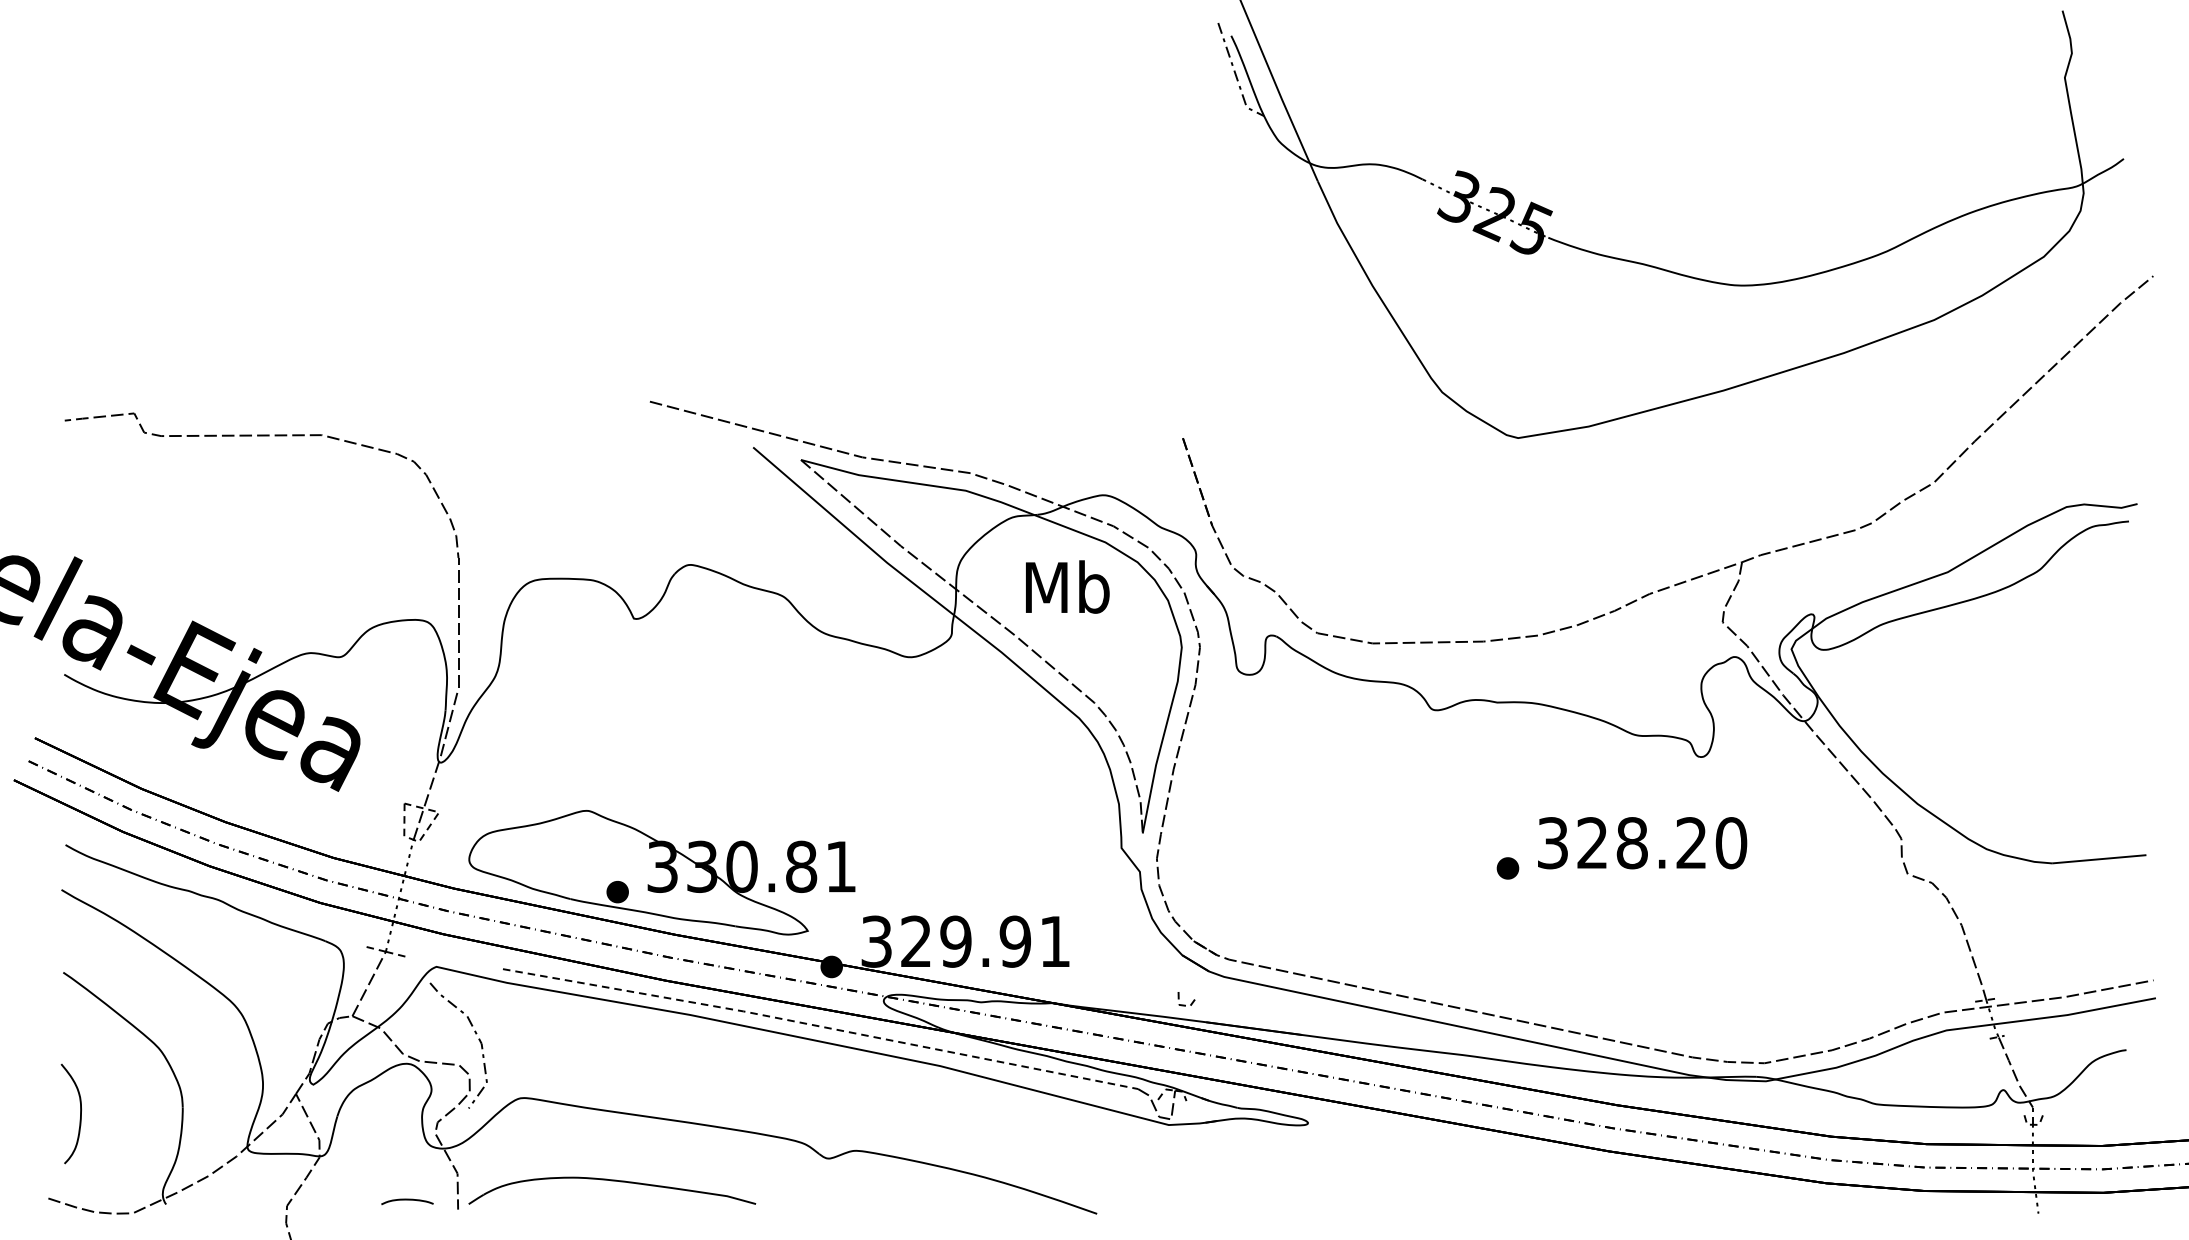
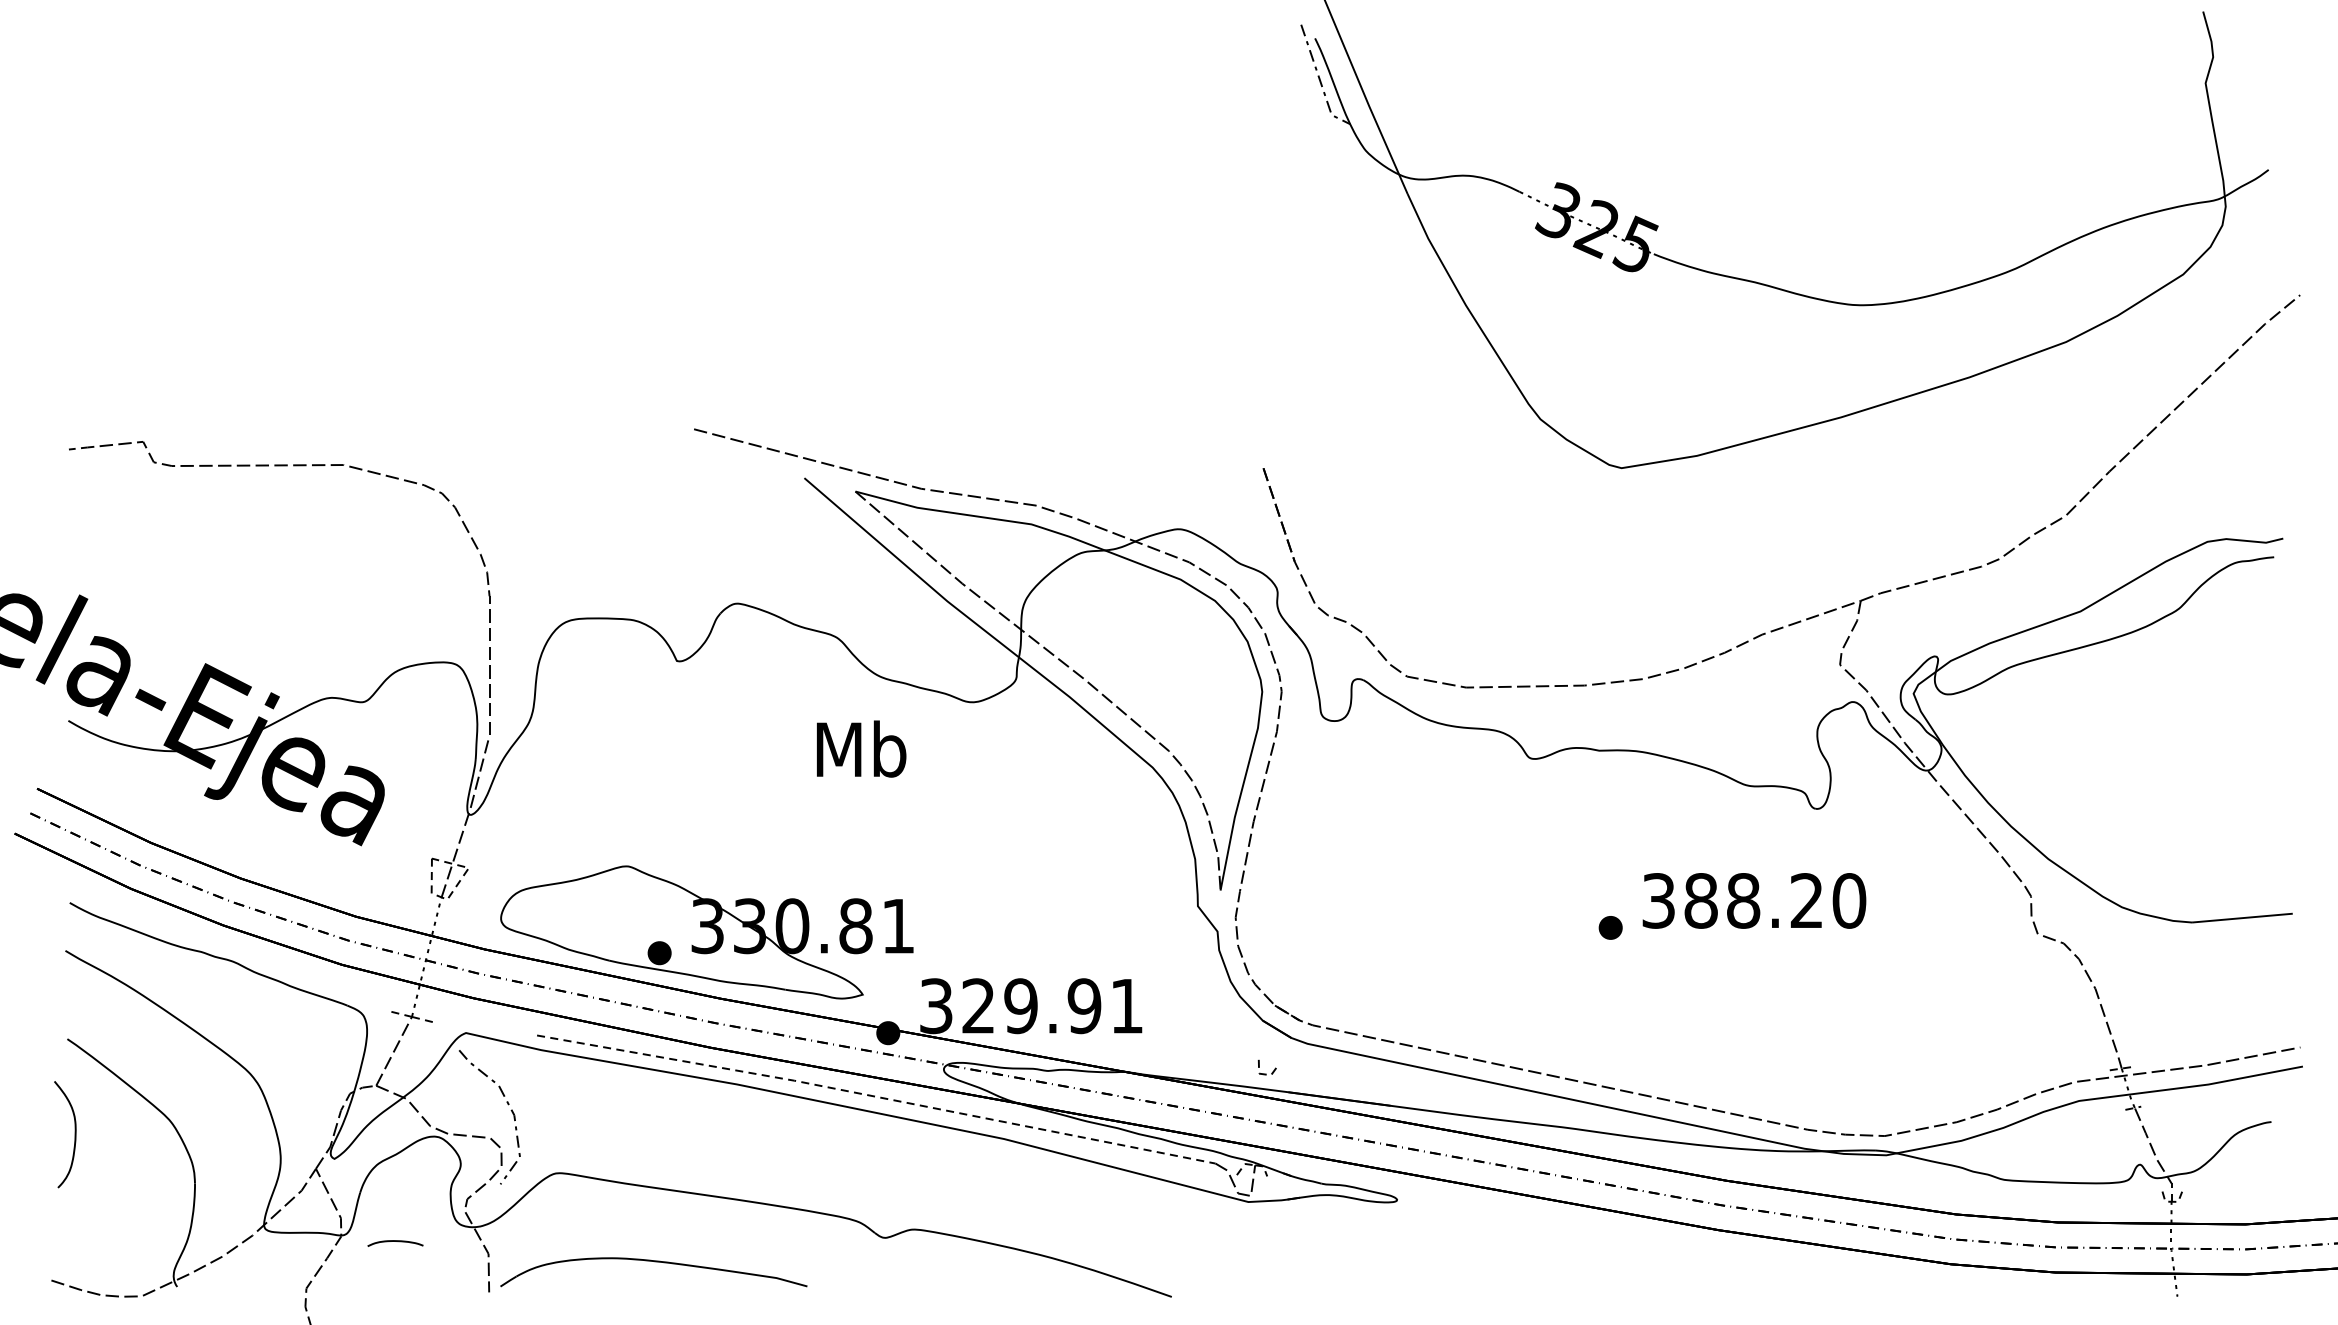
text: (1067, 586) -> (861, 748), moved
text: (1592, 843) -> (1701, 901), 328.20 -> 388.20
curve: (80, 1114) -> (75, 1135), moved
curve: (407, 1200) -> (395, 1242), moved

